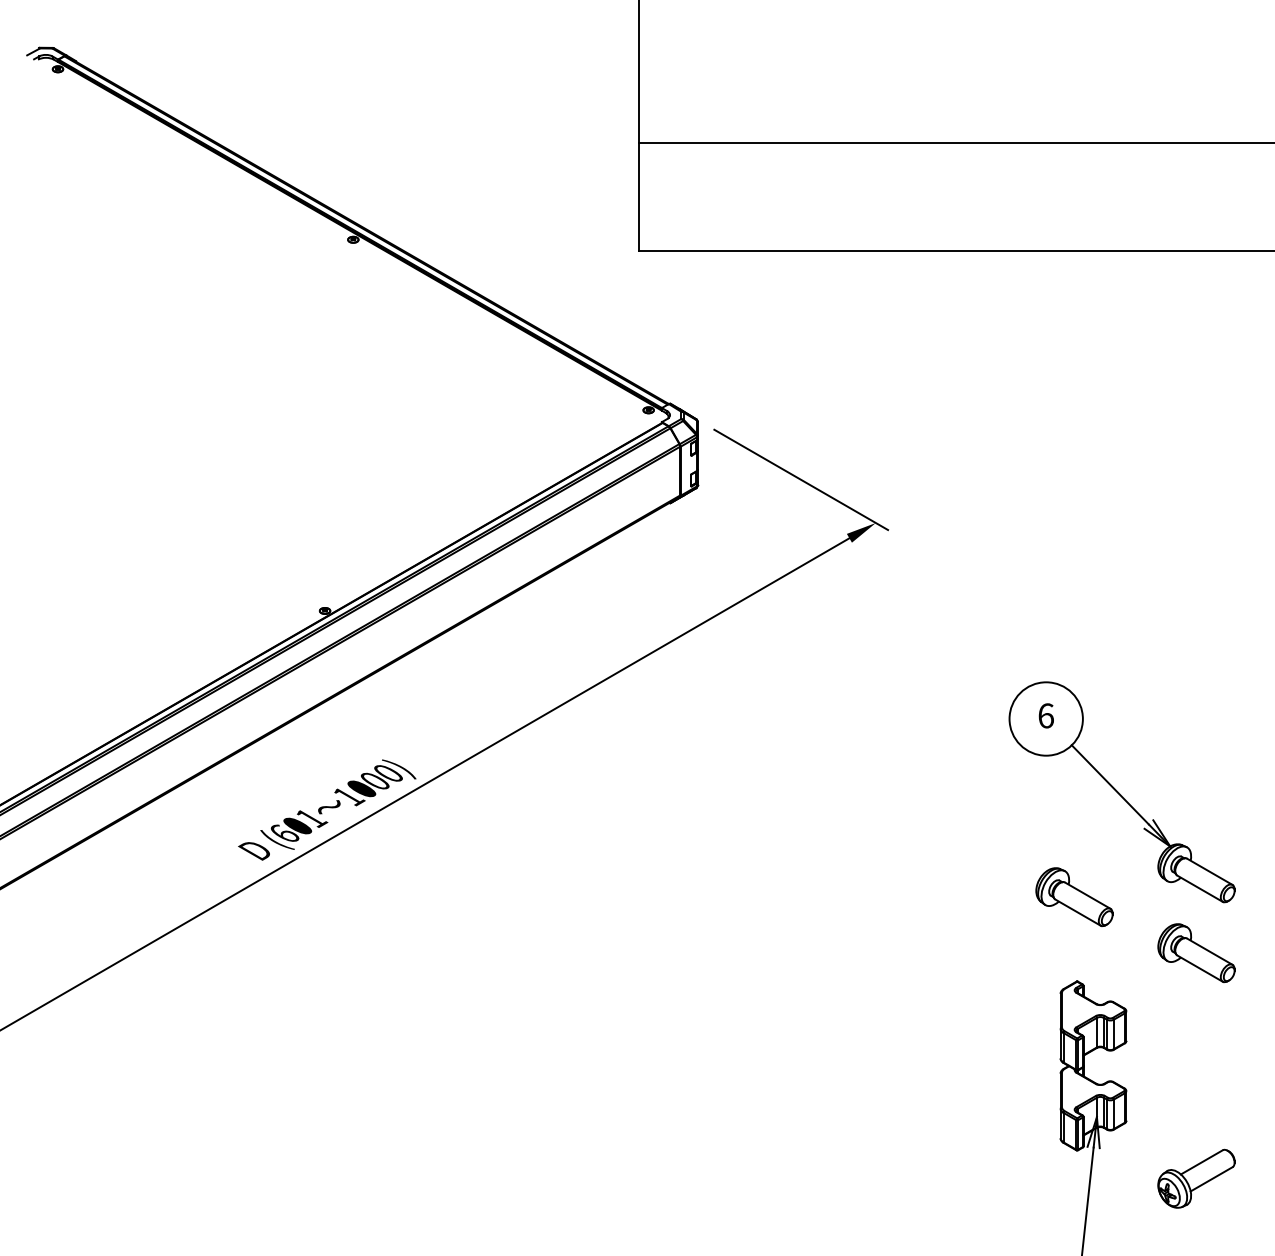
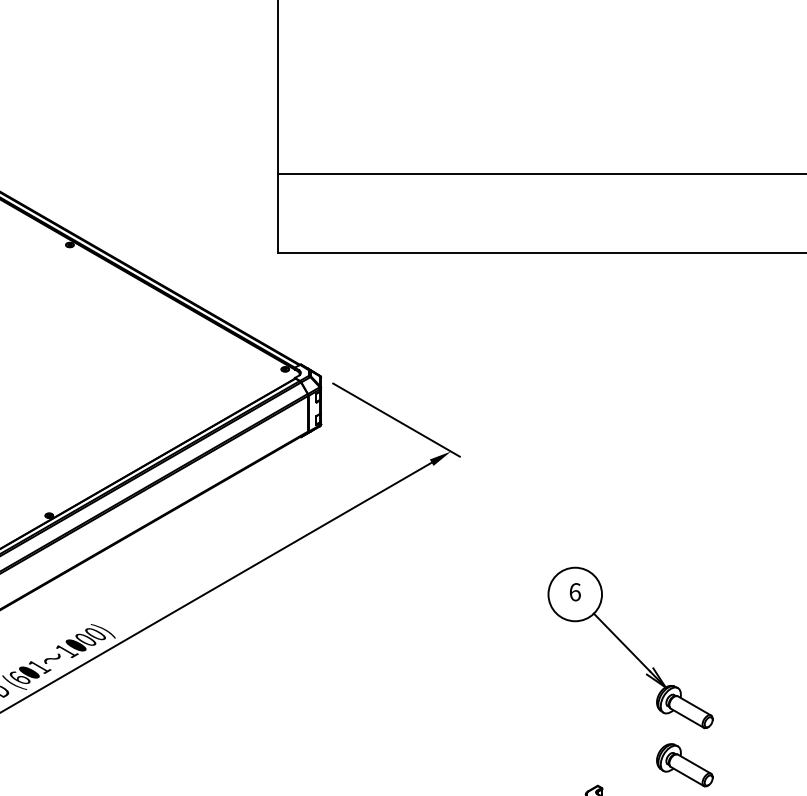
part: (1074, 896) -> (595, 723), removed

